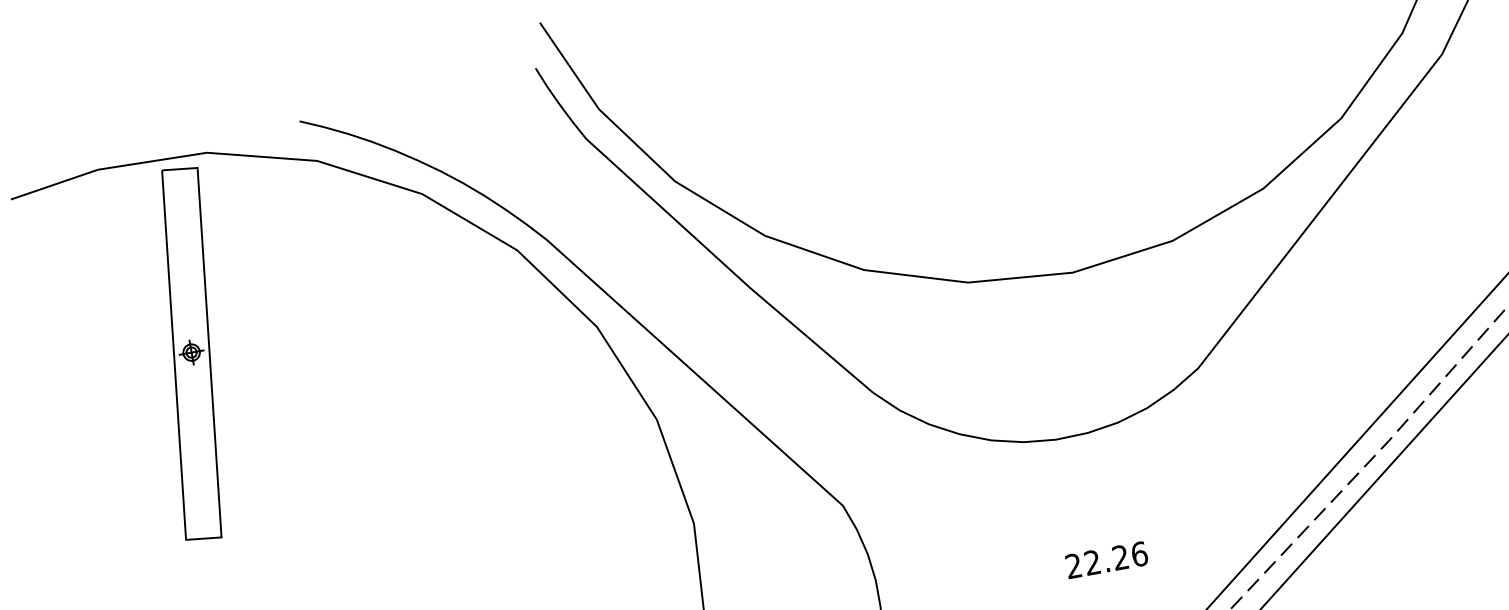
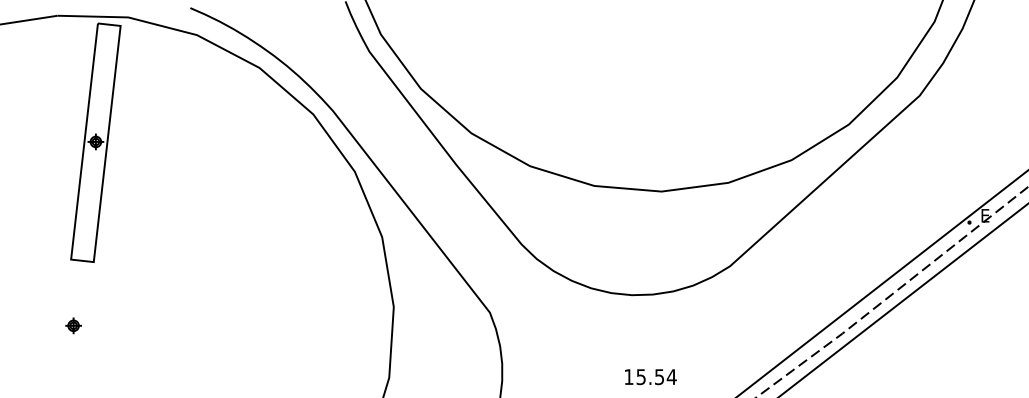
text: (1106, 560) -> (650, 377), 22.26 -> 15.54

